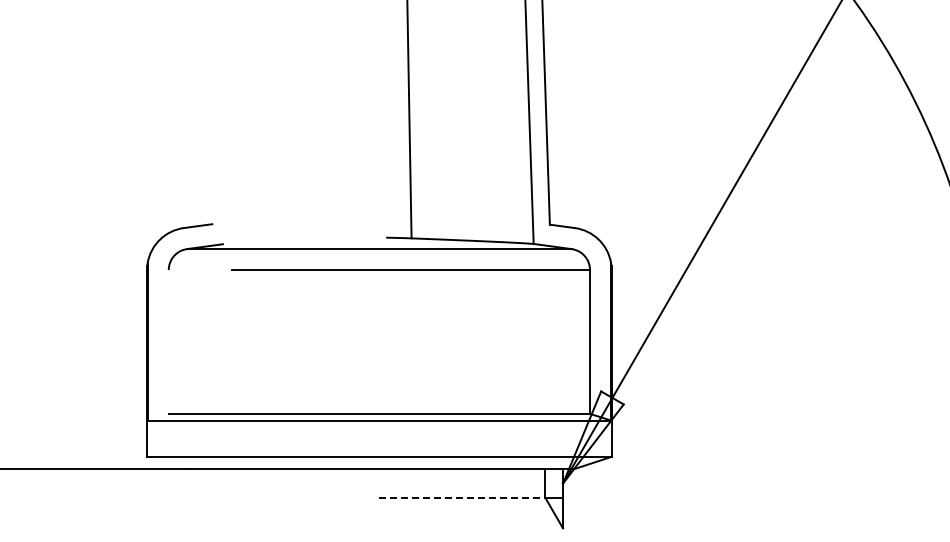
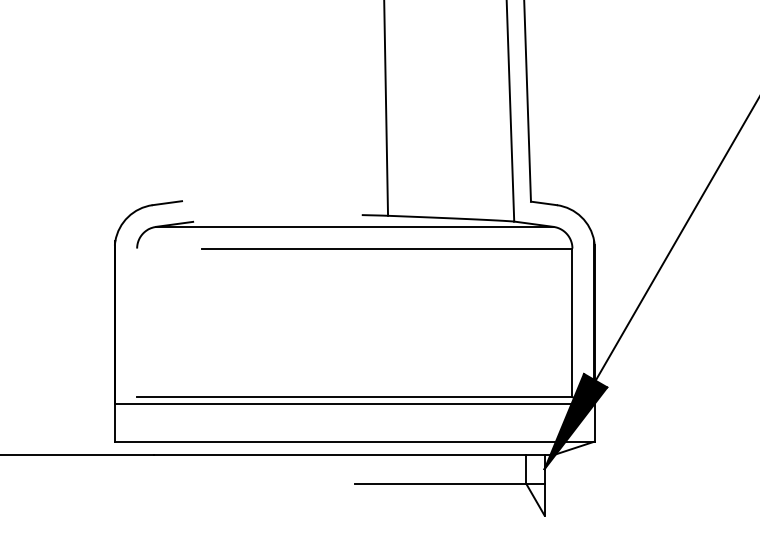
fill: (593, 437) -> (576, 421), added
line: (462, 497) -> (440, 483), dashed -> solid

